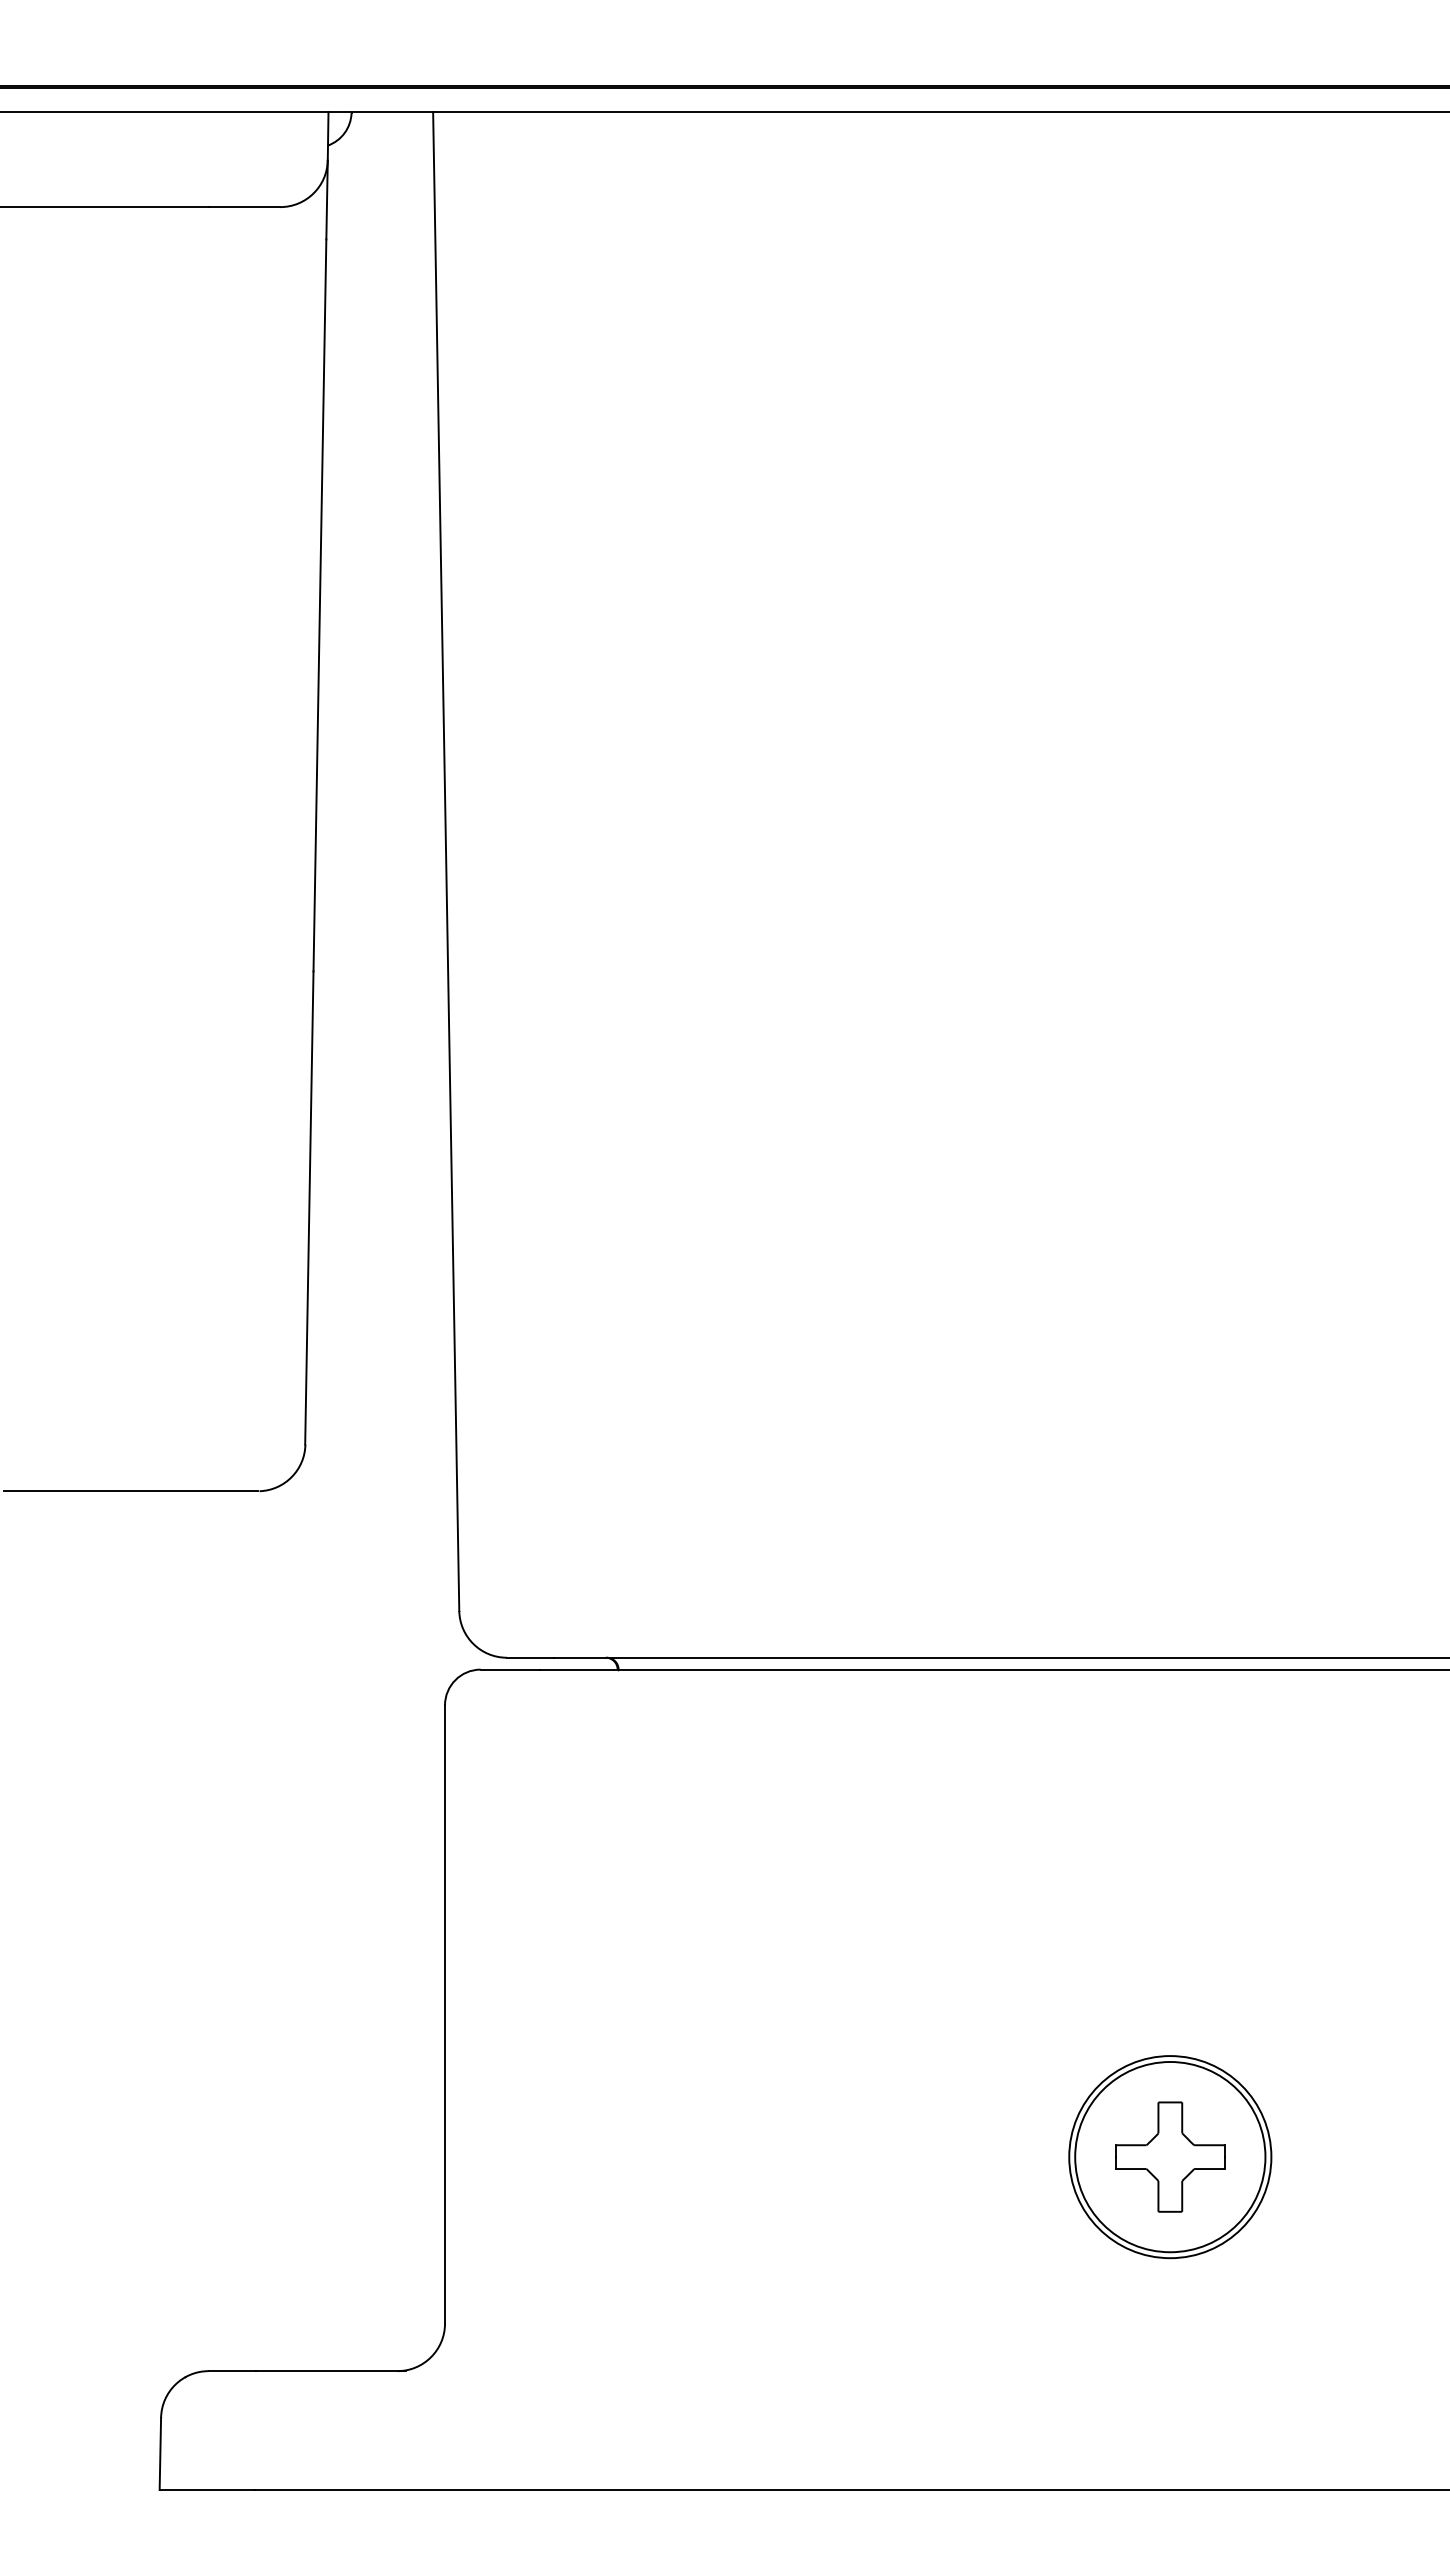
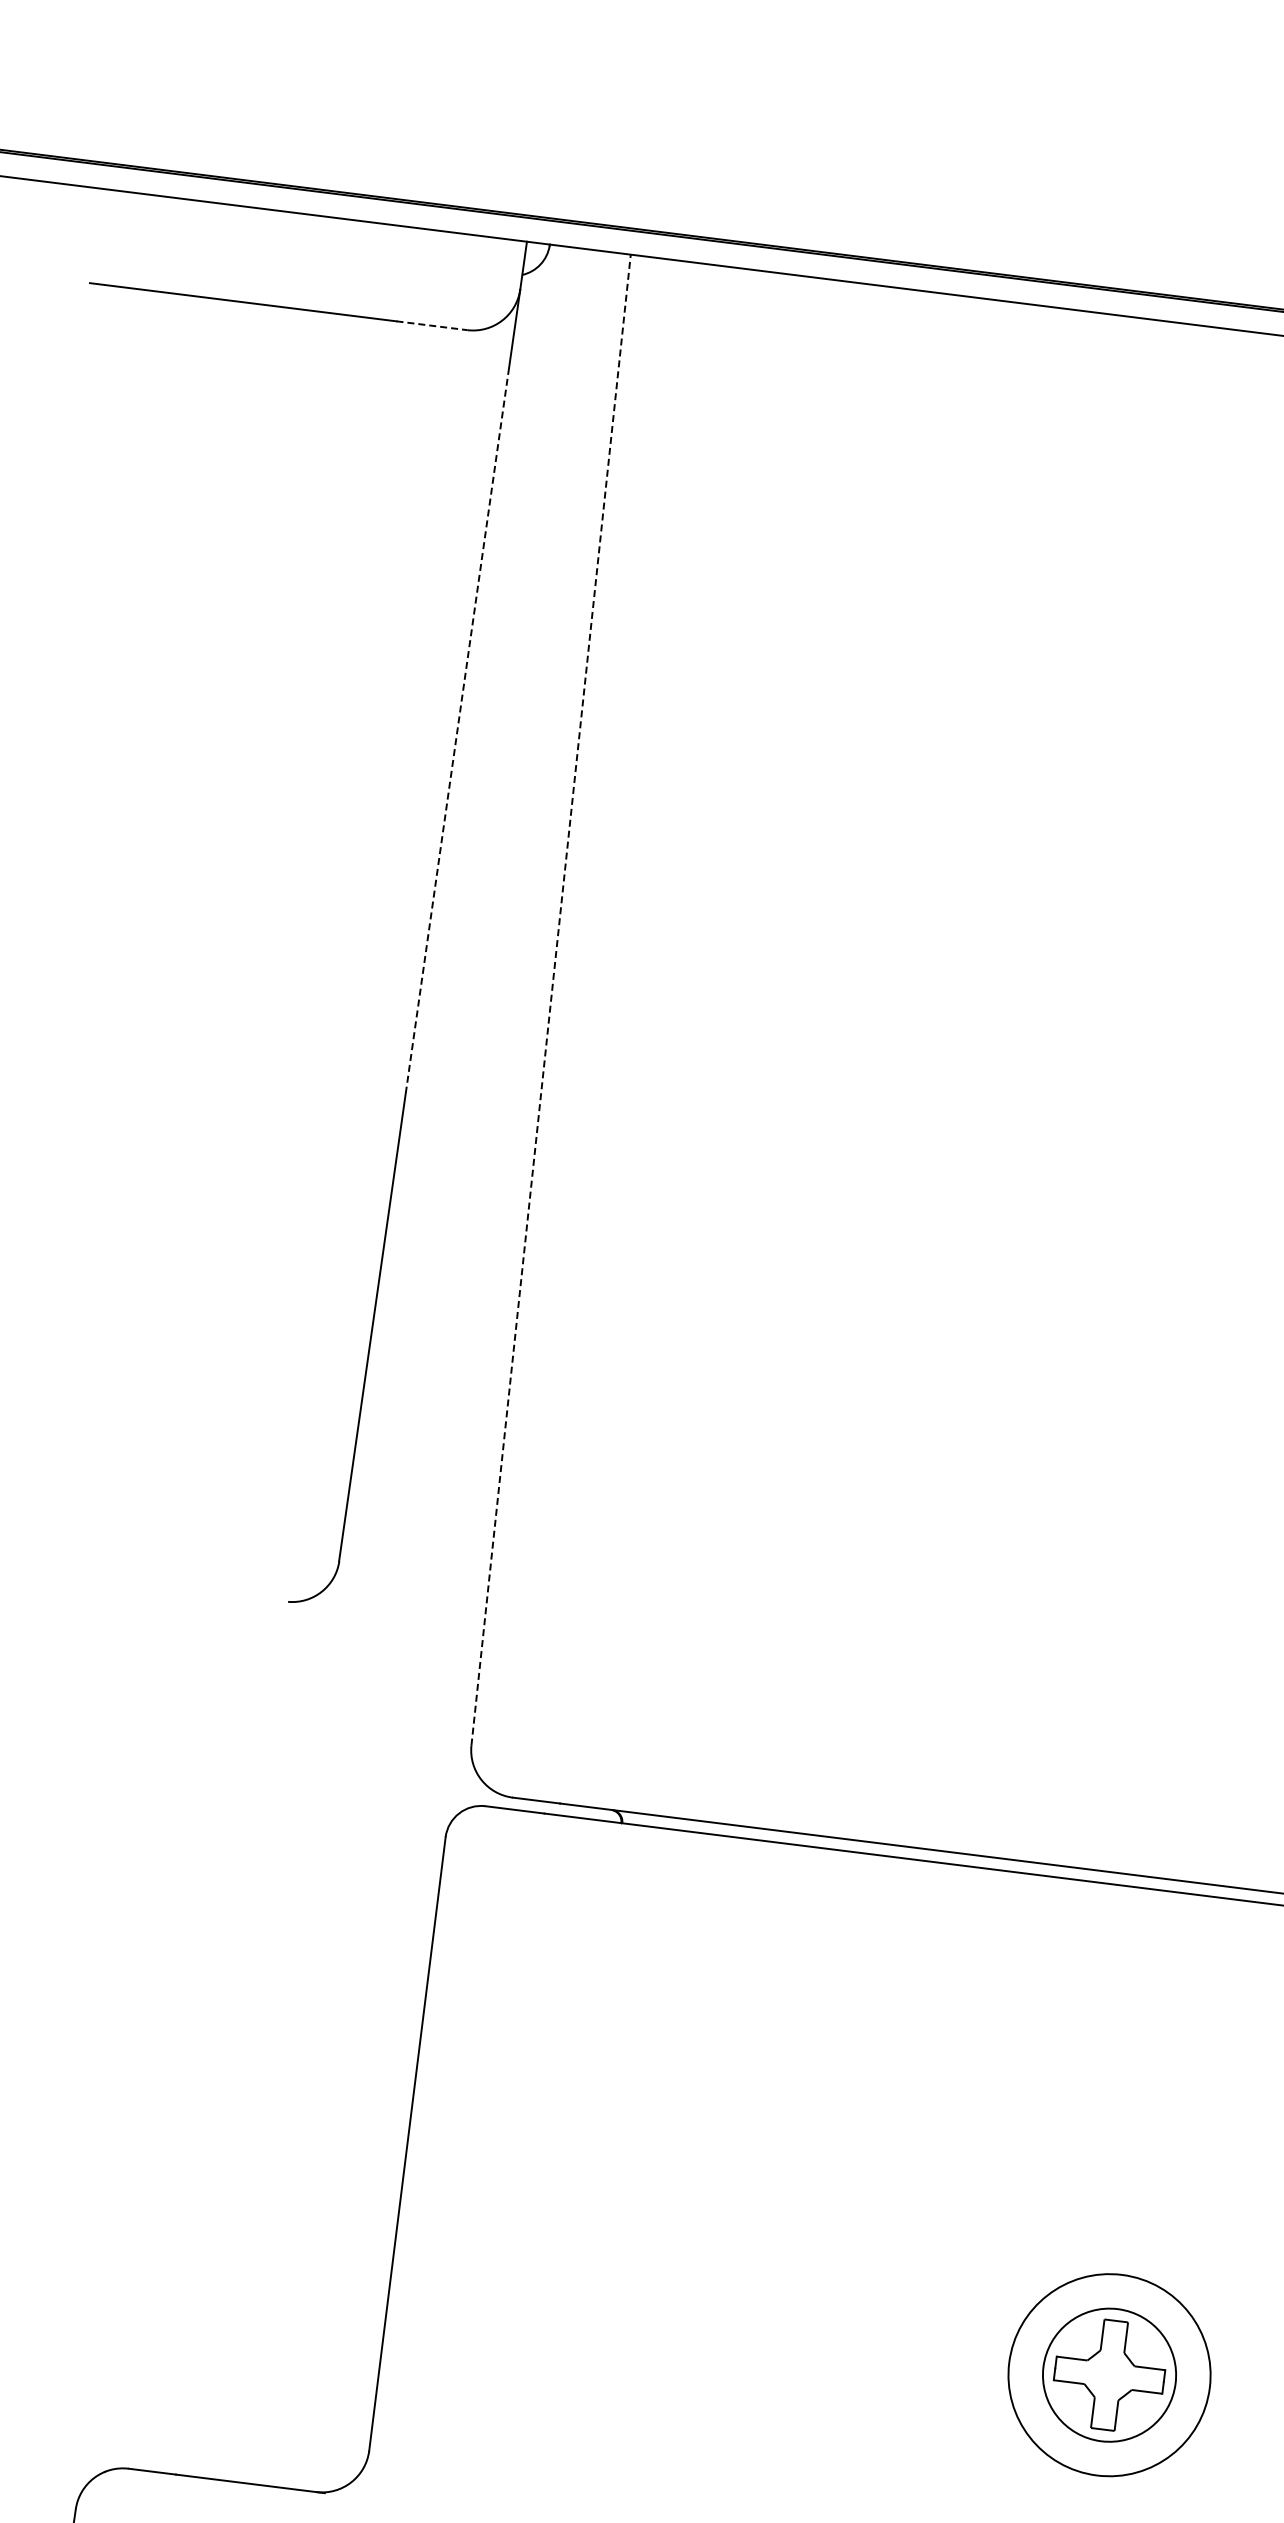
line: (244, 207) -> (431, 326), solid -> dashed
line: (319, 605) -> (457, 730), solid -> dashed
line: (446, 861) -> (551, 1000), solid -> dashed
line: (130, 1491) -> (159, 1586), removed
circle: (1170, 2157) -> (1109, 2375), size x0.7

